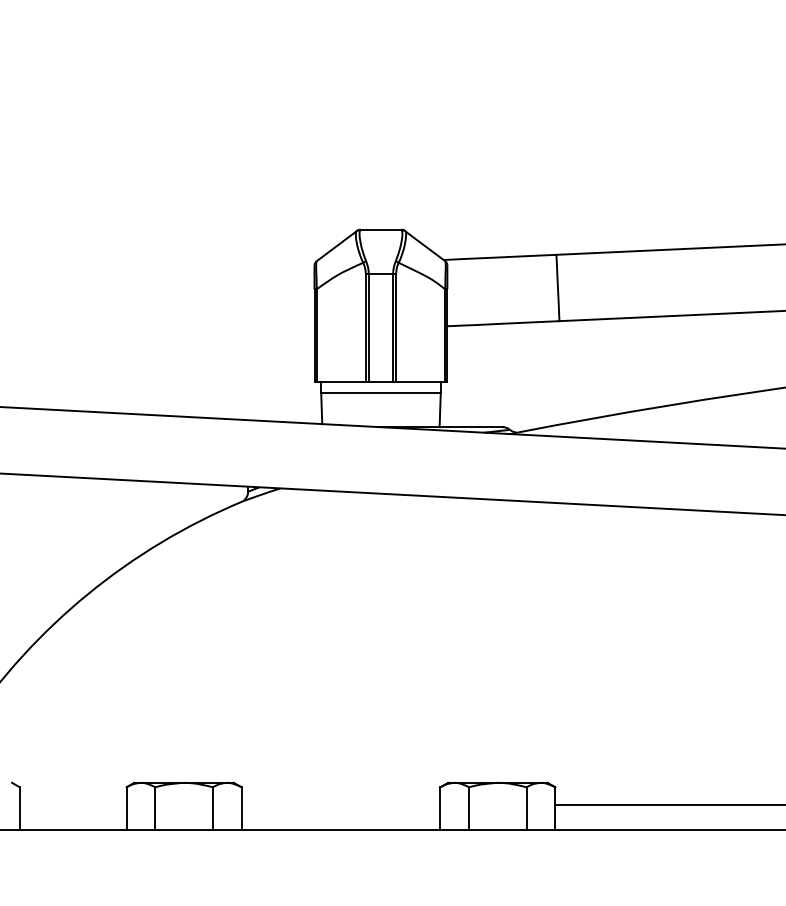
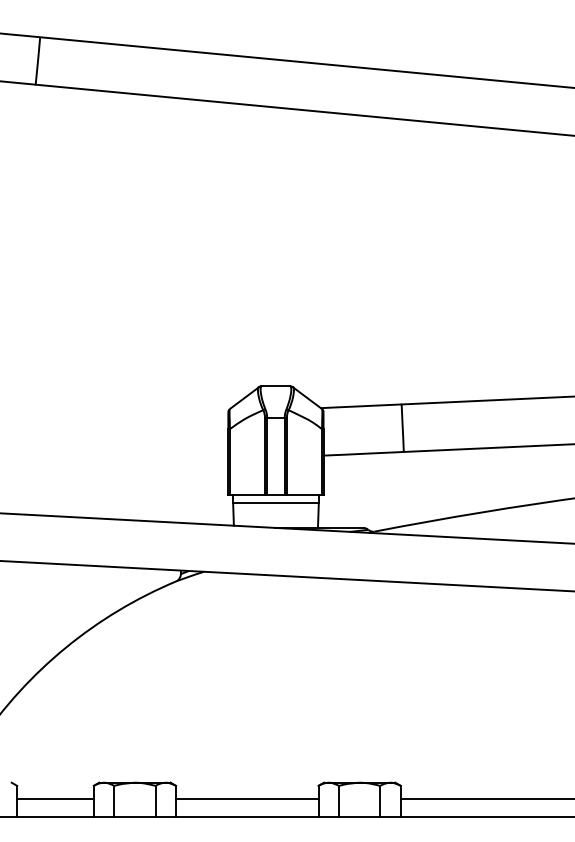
line: (73, 804) -> (55, 798), added
line: (341, 804) -> (247, 798), added

